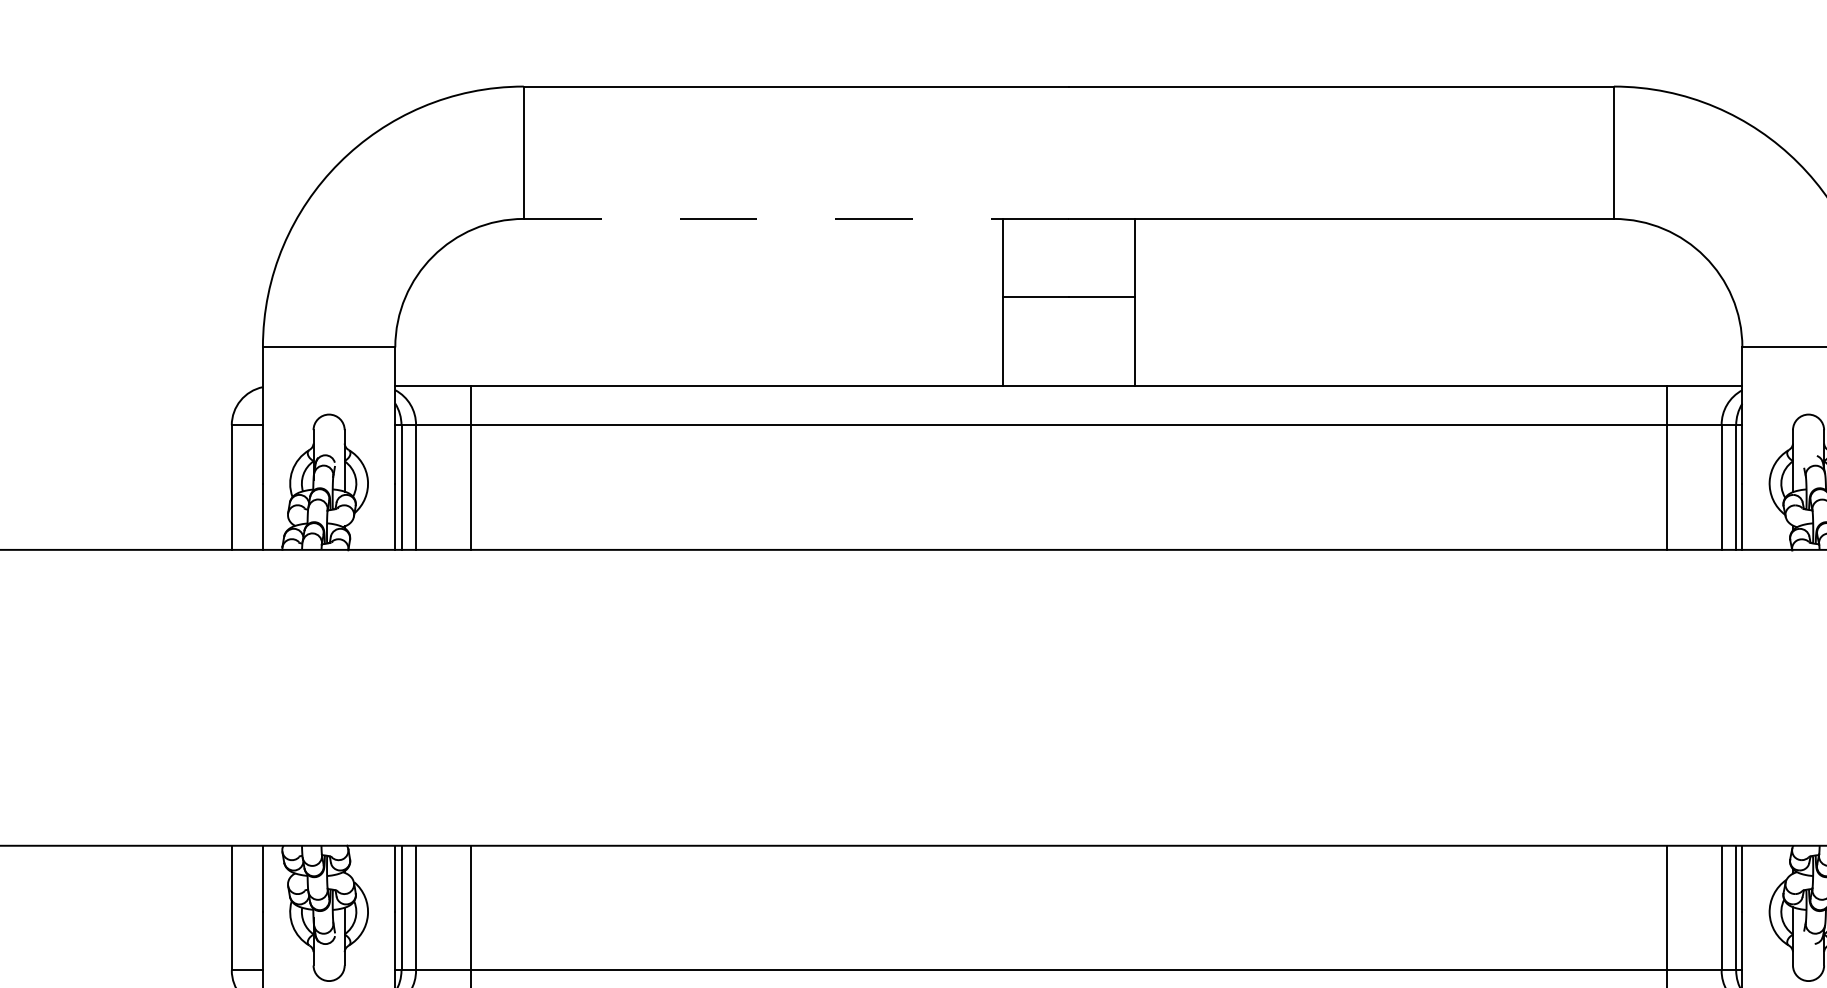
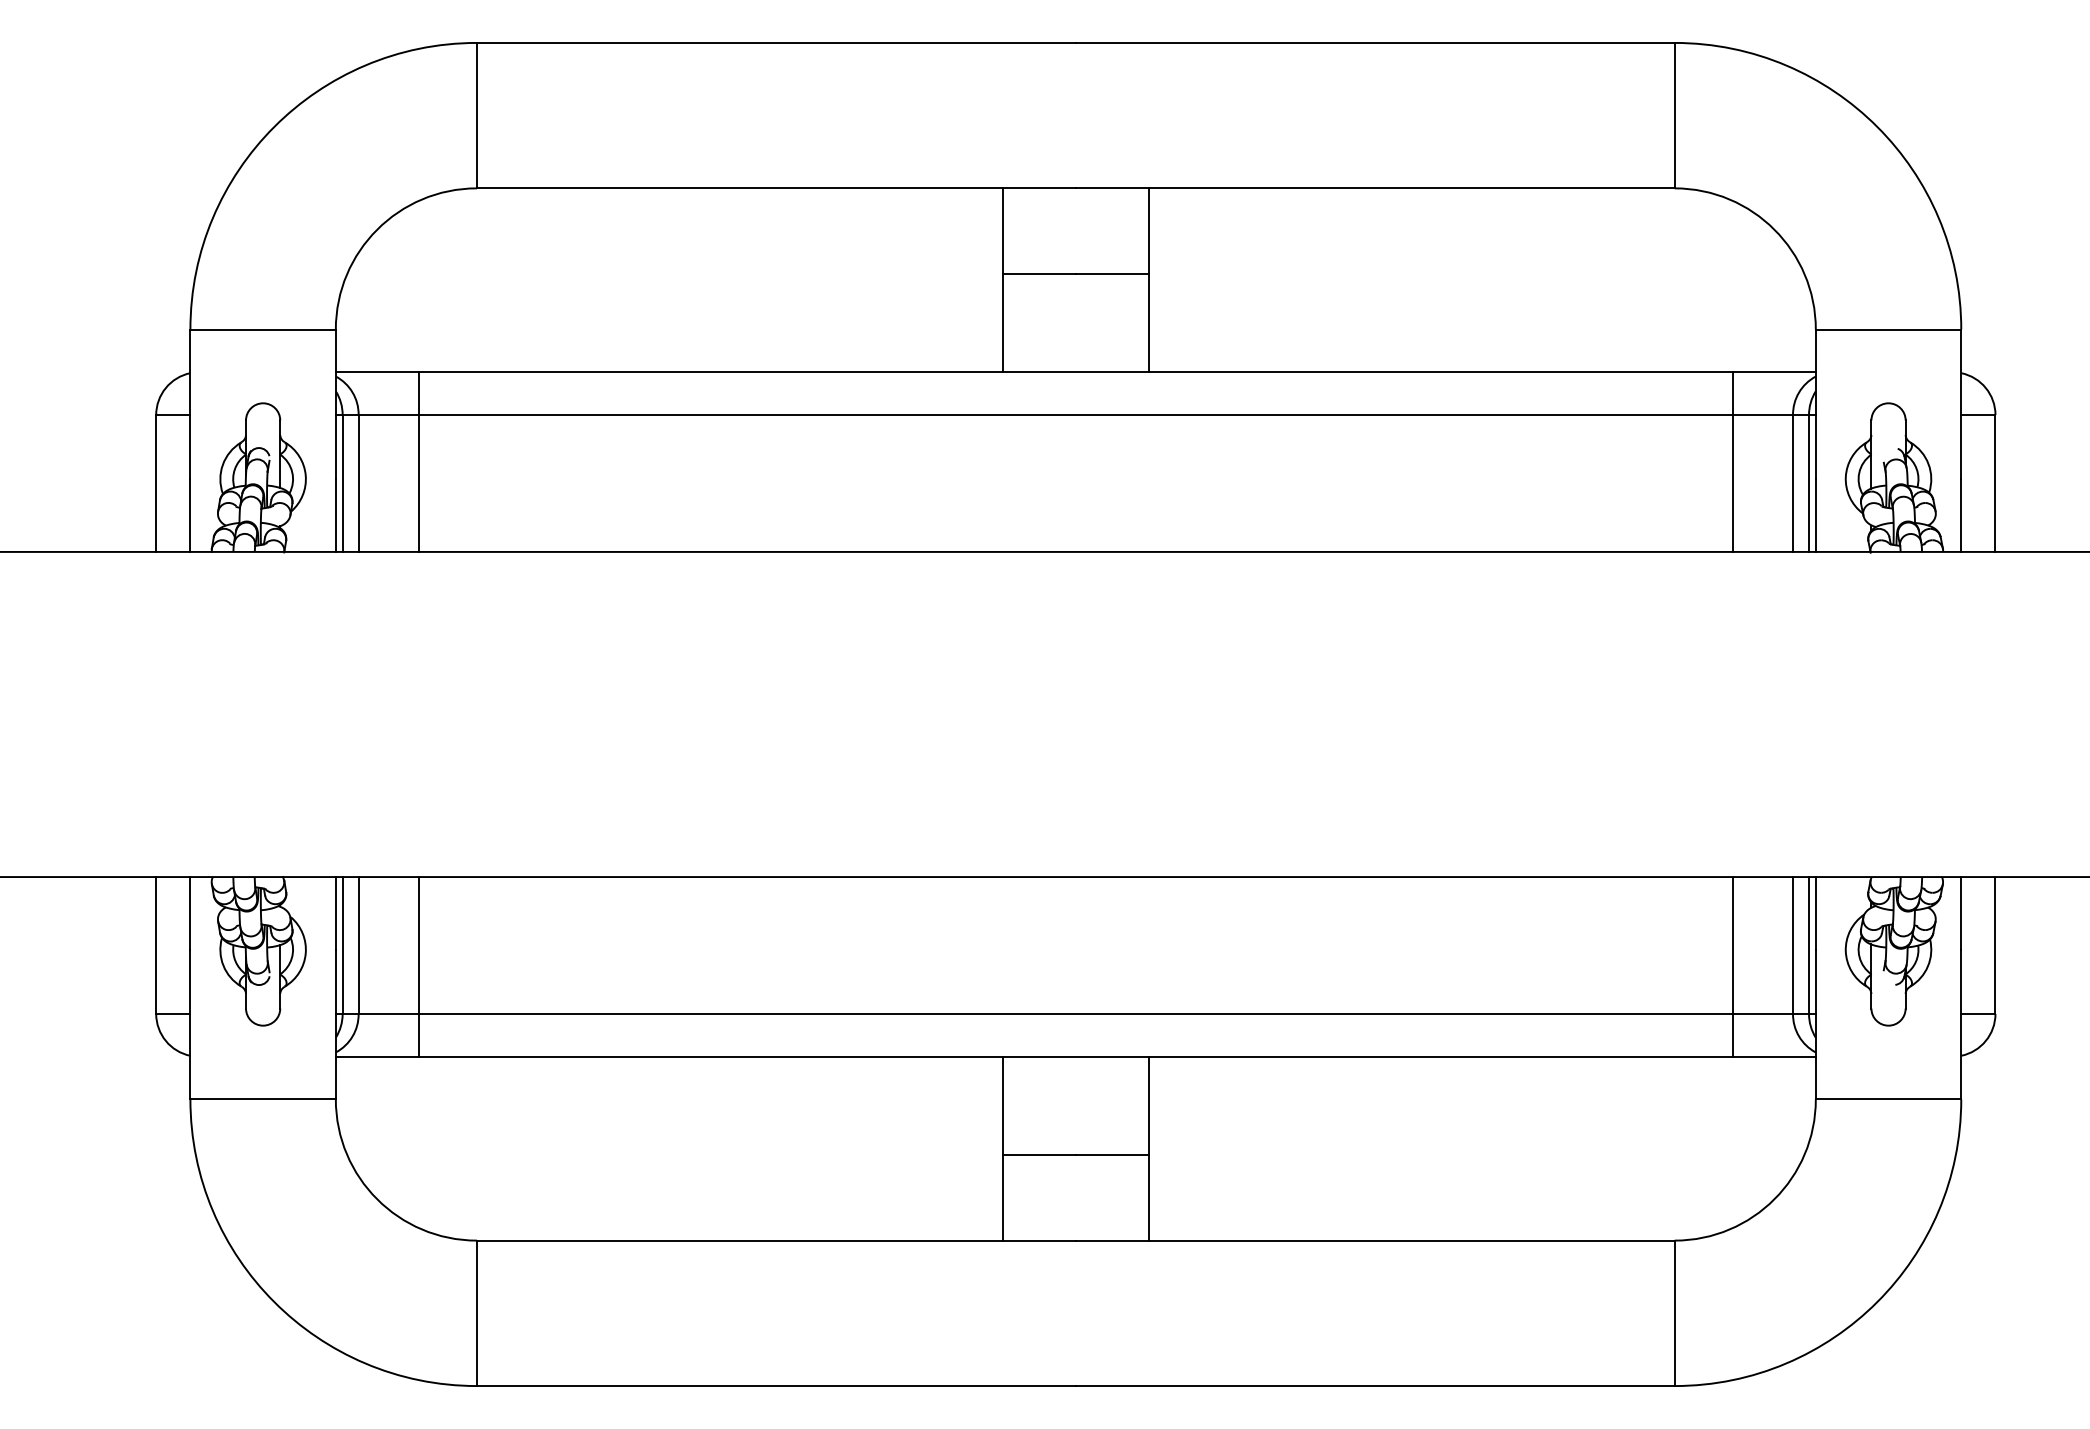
line: (796, 219) -> (776, 188), dashed -> solid

